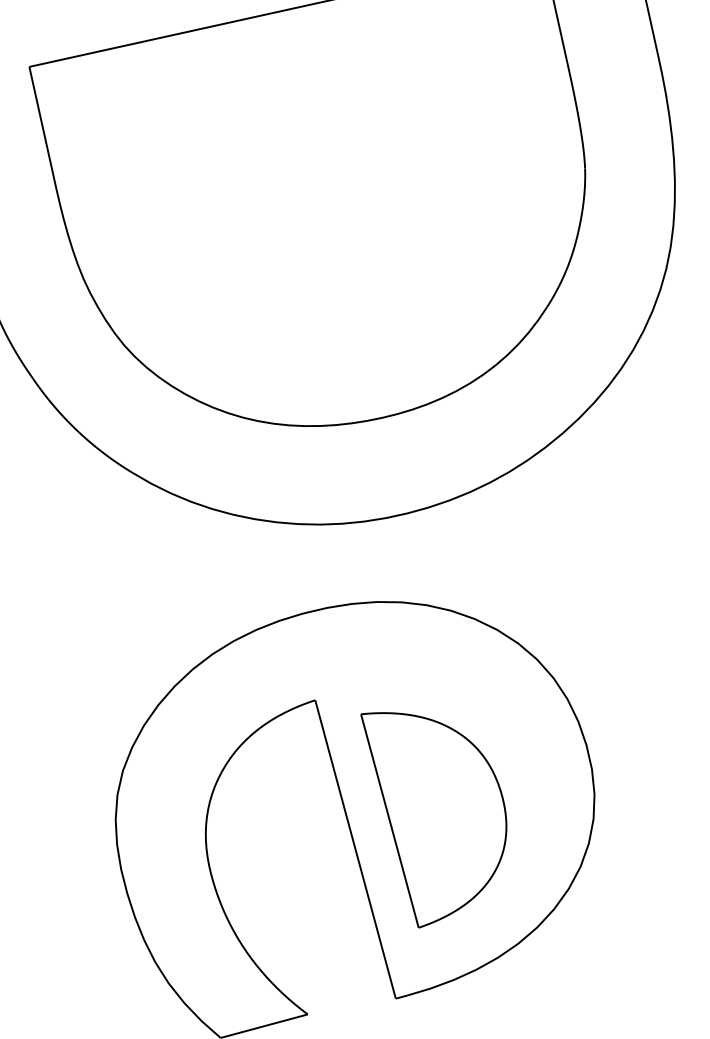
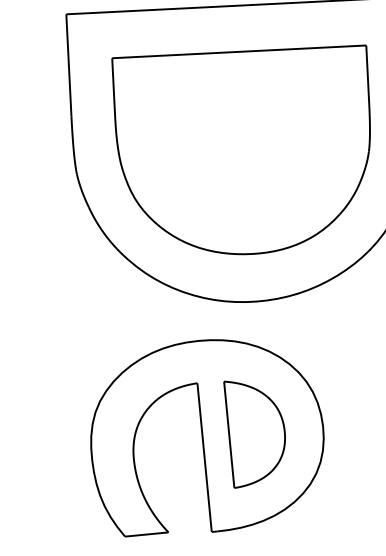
part: (441, 811) -> (254, 434), moved

